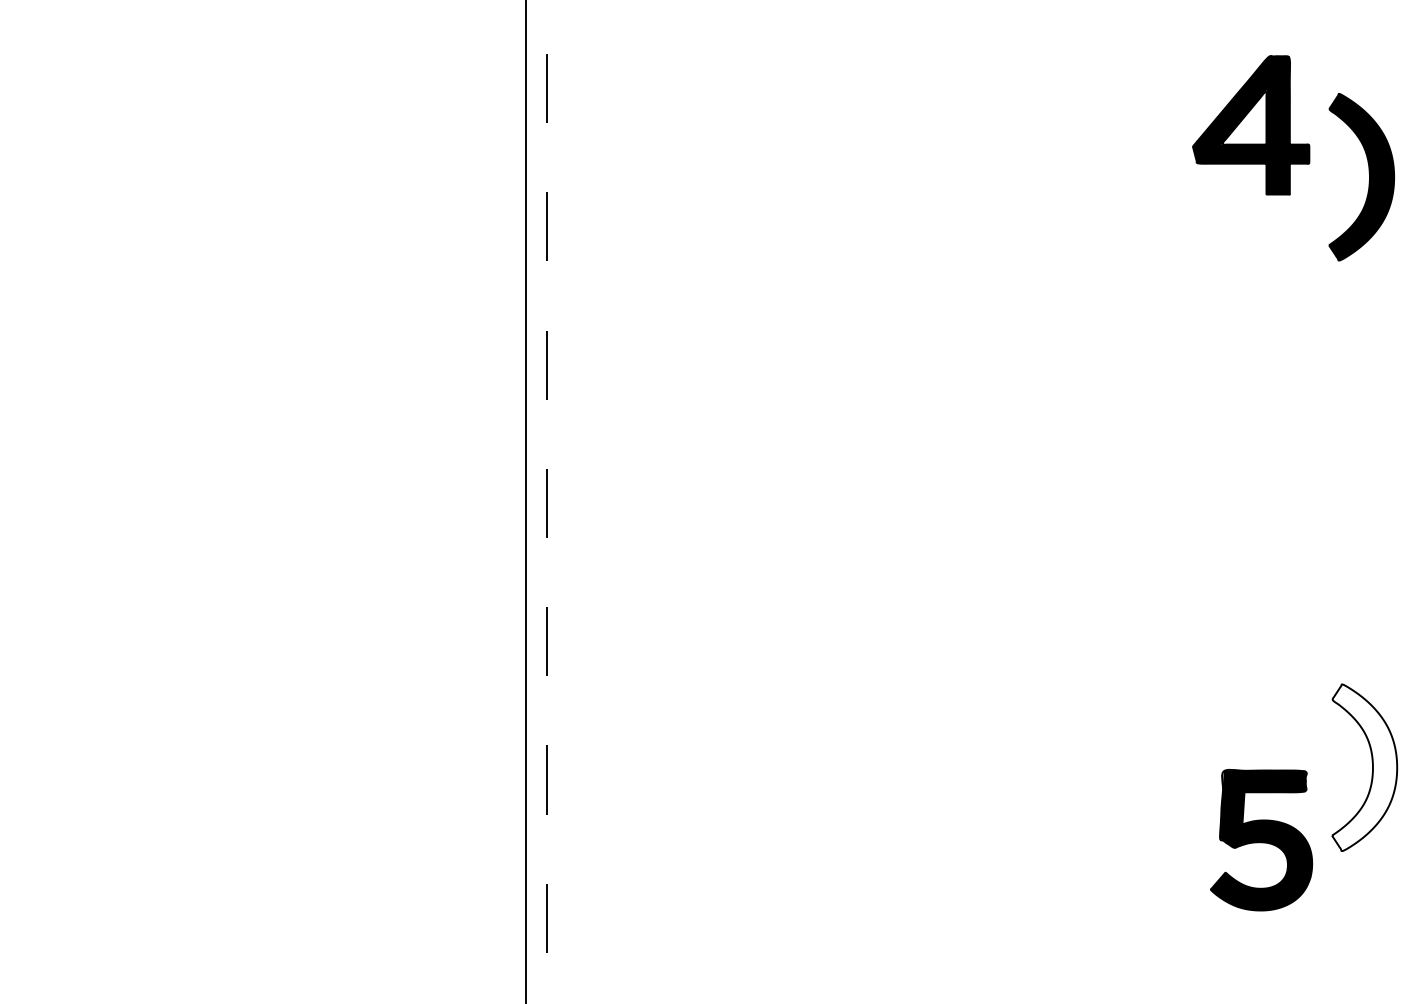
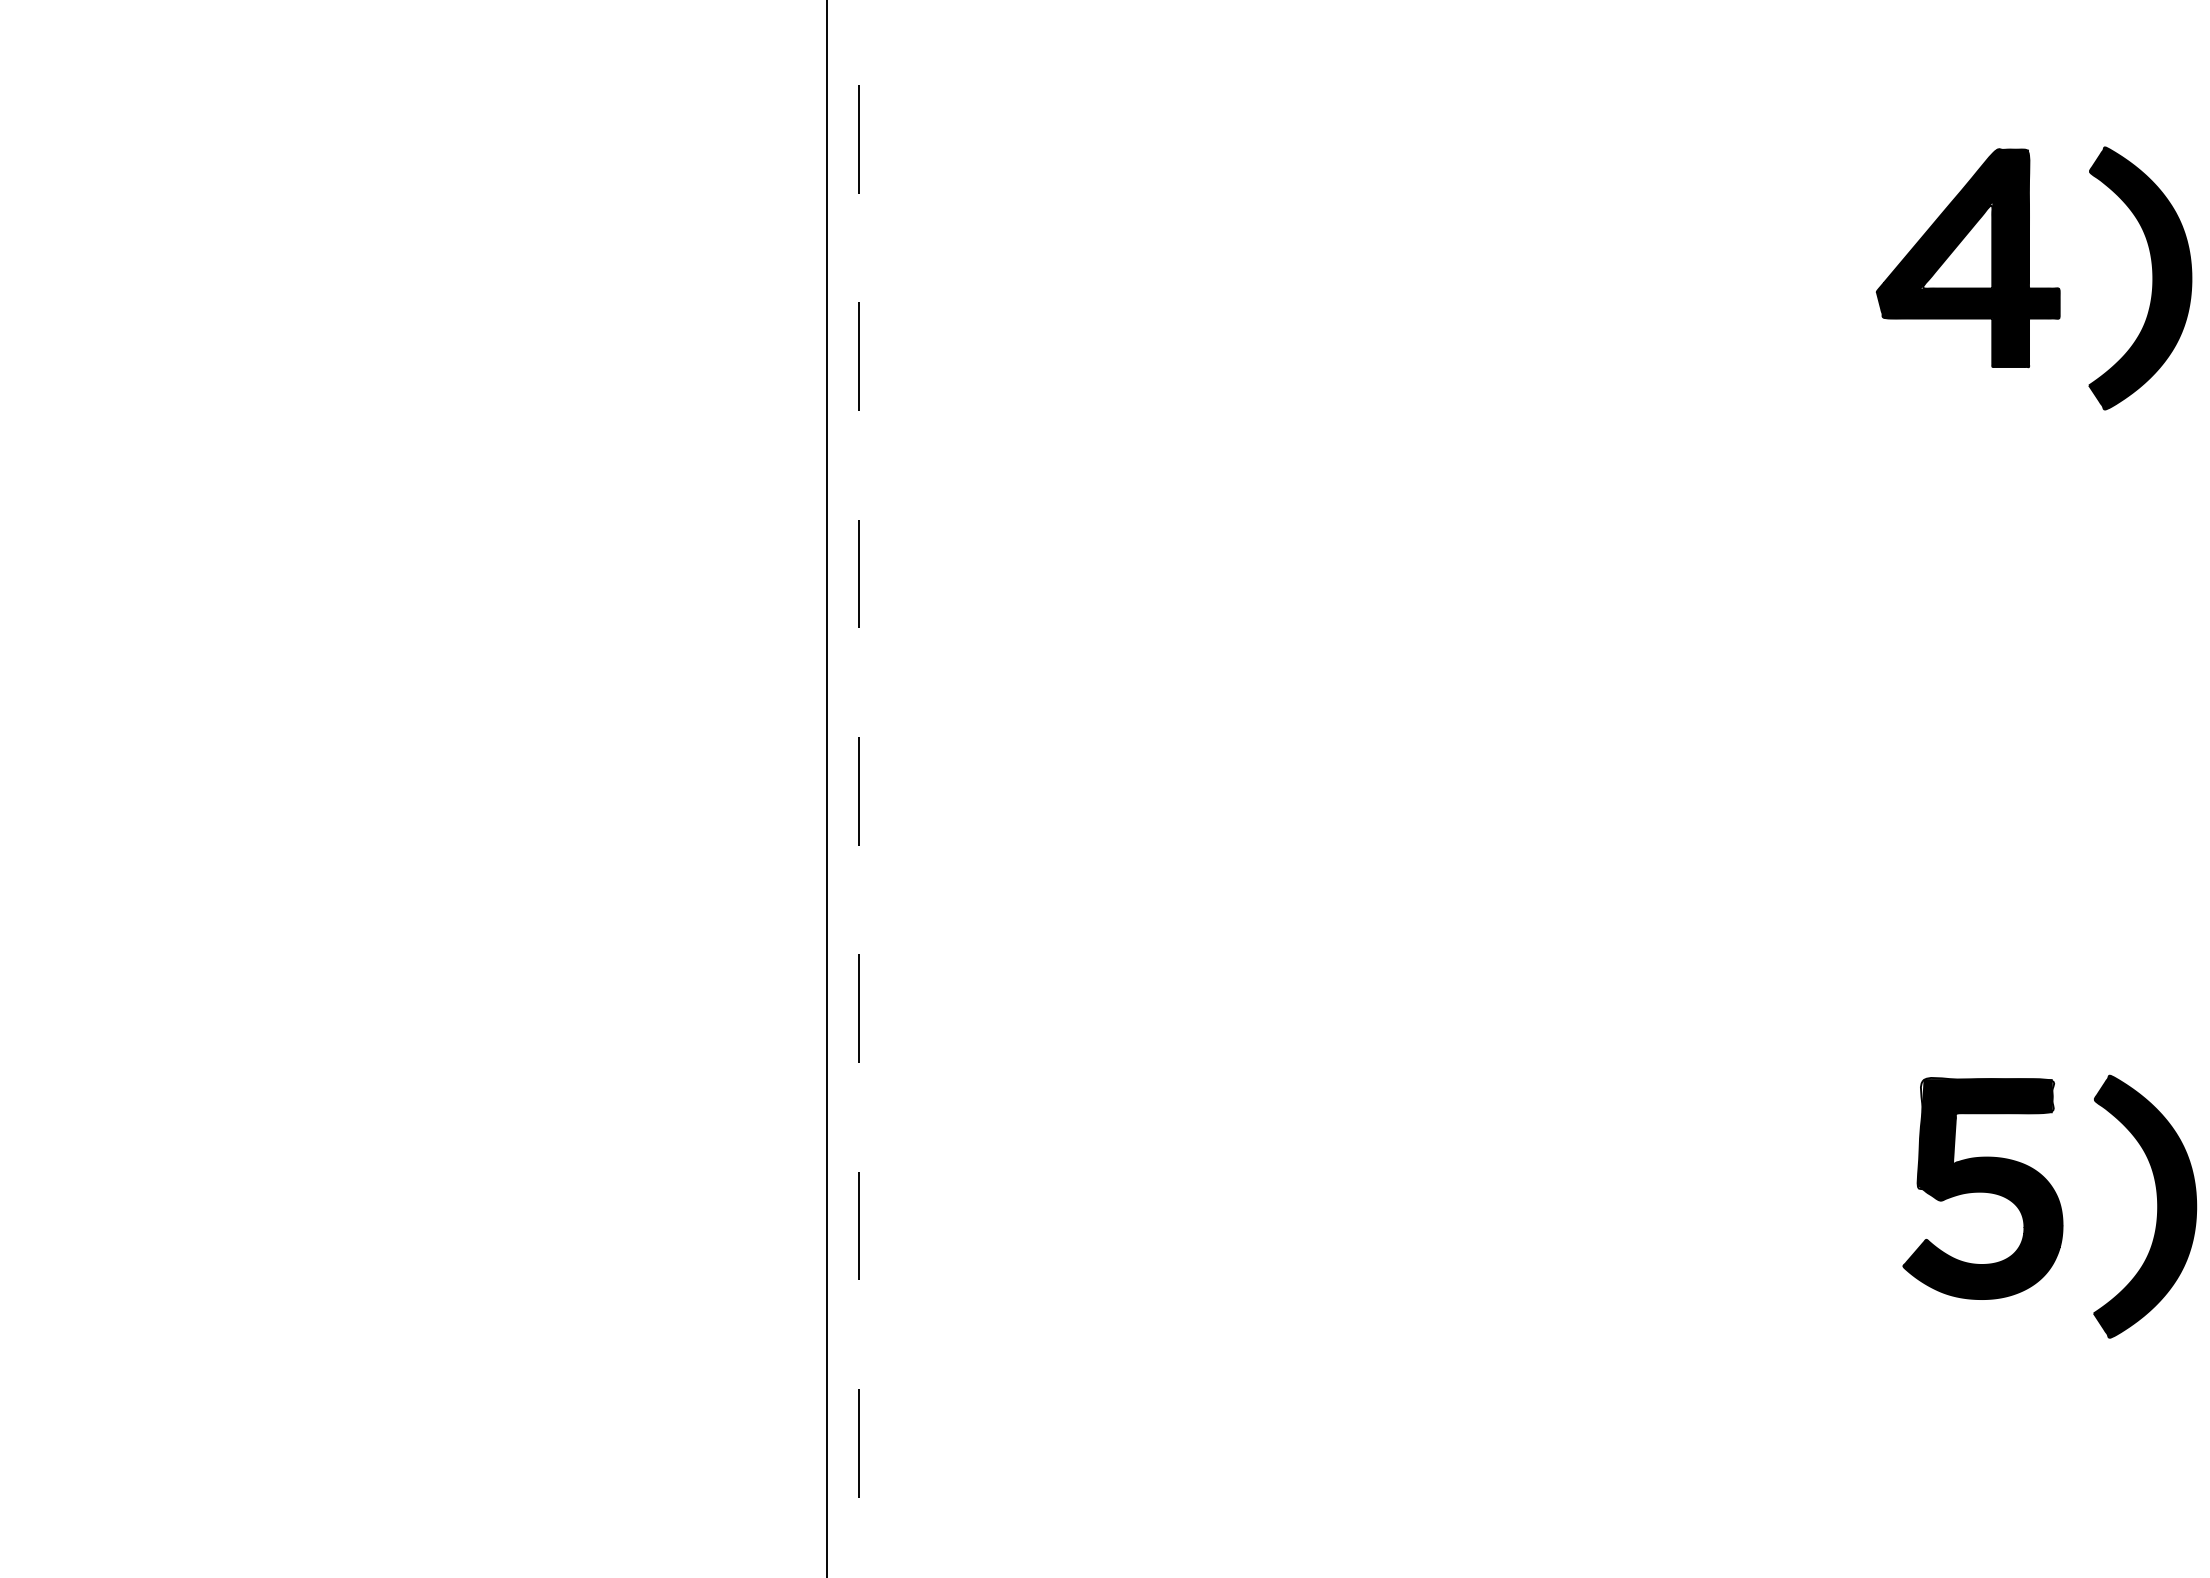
part: (1251, 125) -> (1968, 258), moved
fill: (1364, 767) -> (2144, 1206), added
part: (1261, 840) -> (1982, 1189), moved

